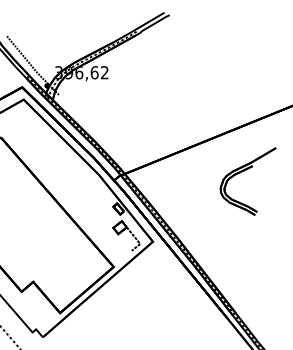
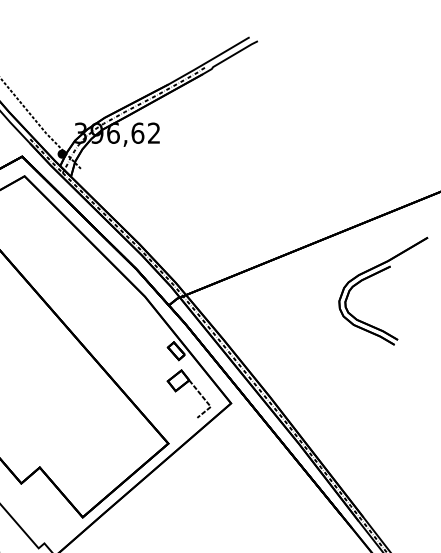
part: (242, 172) -> (374, 276), moved

